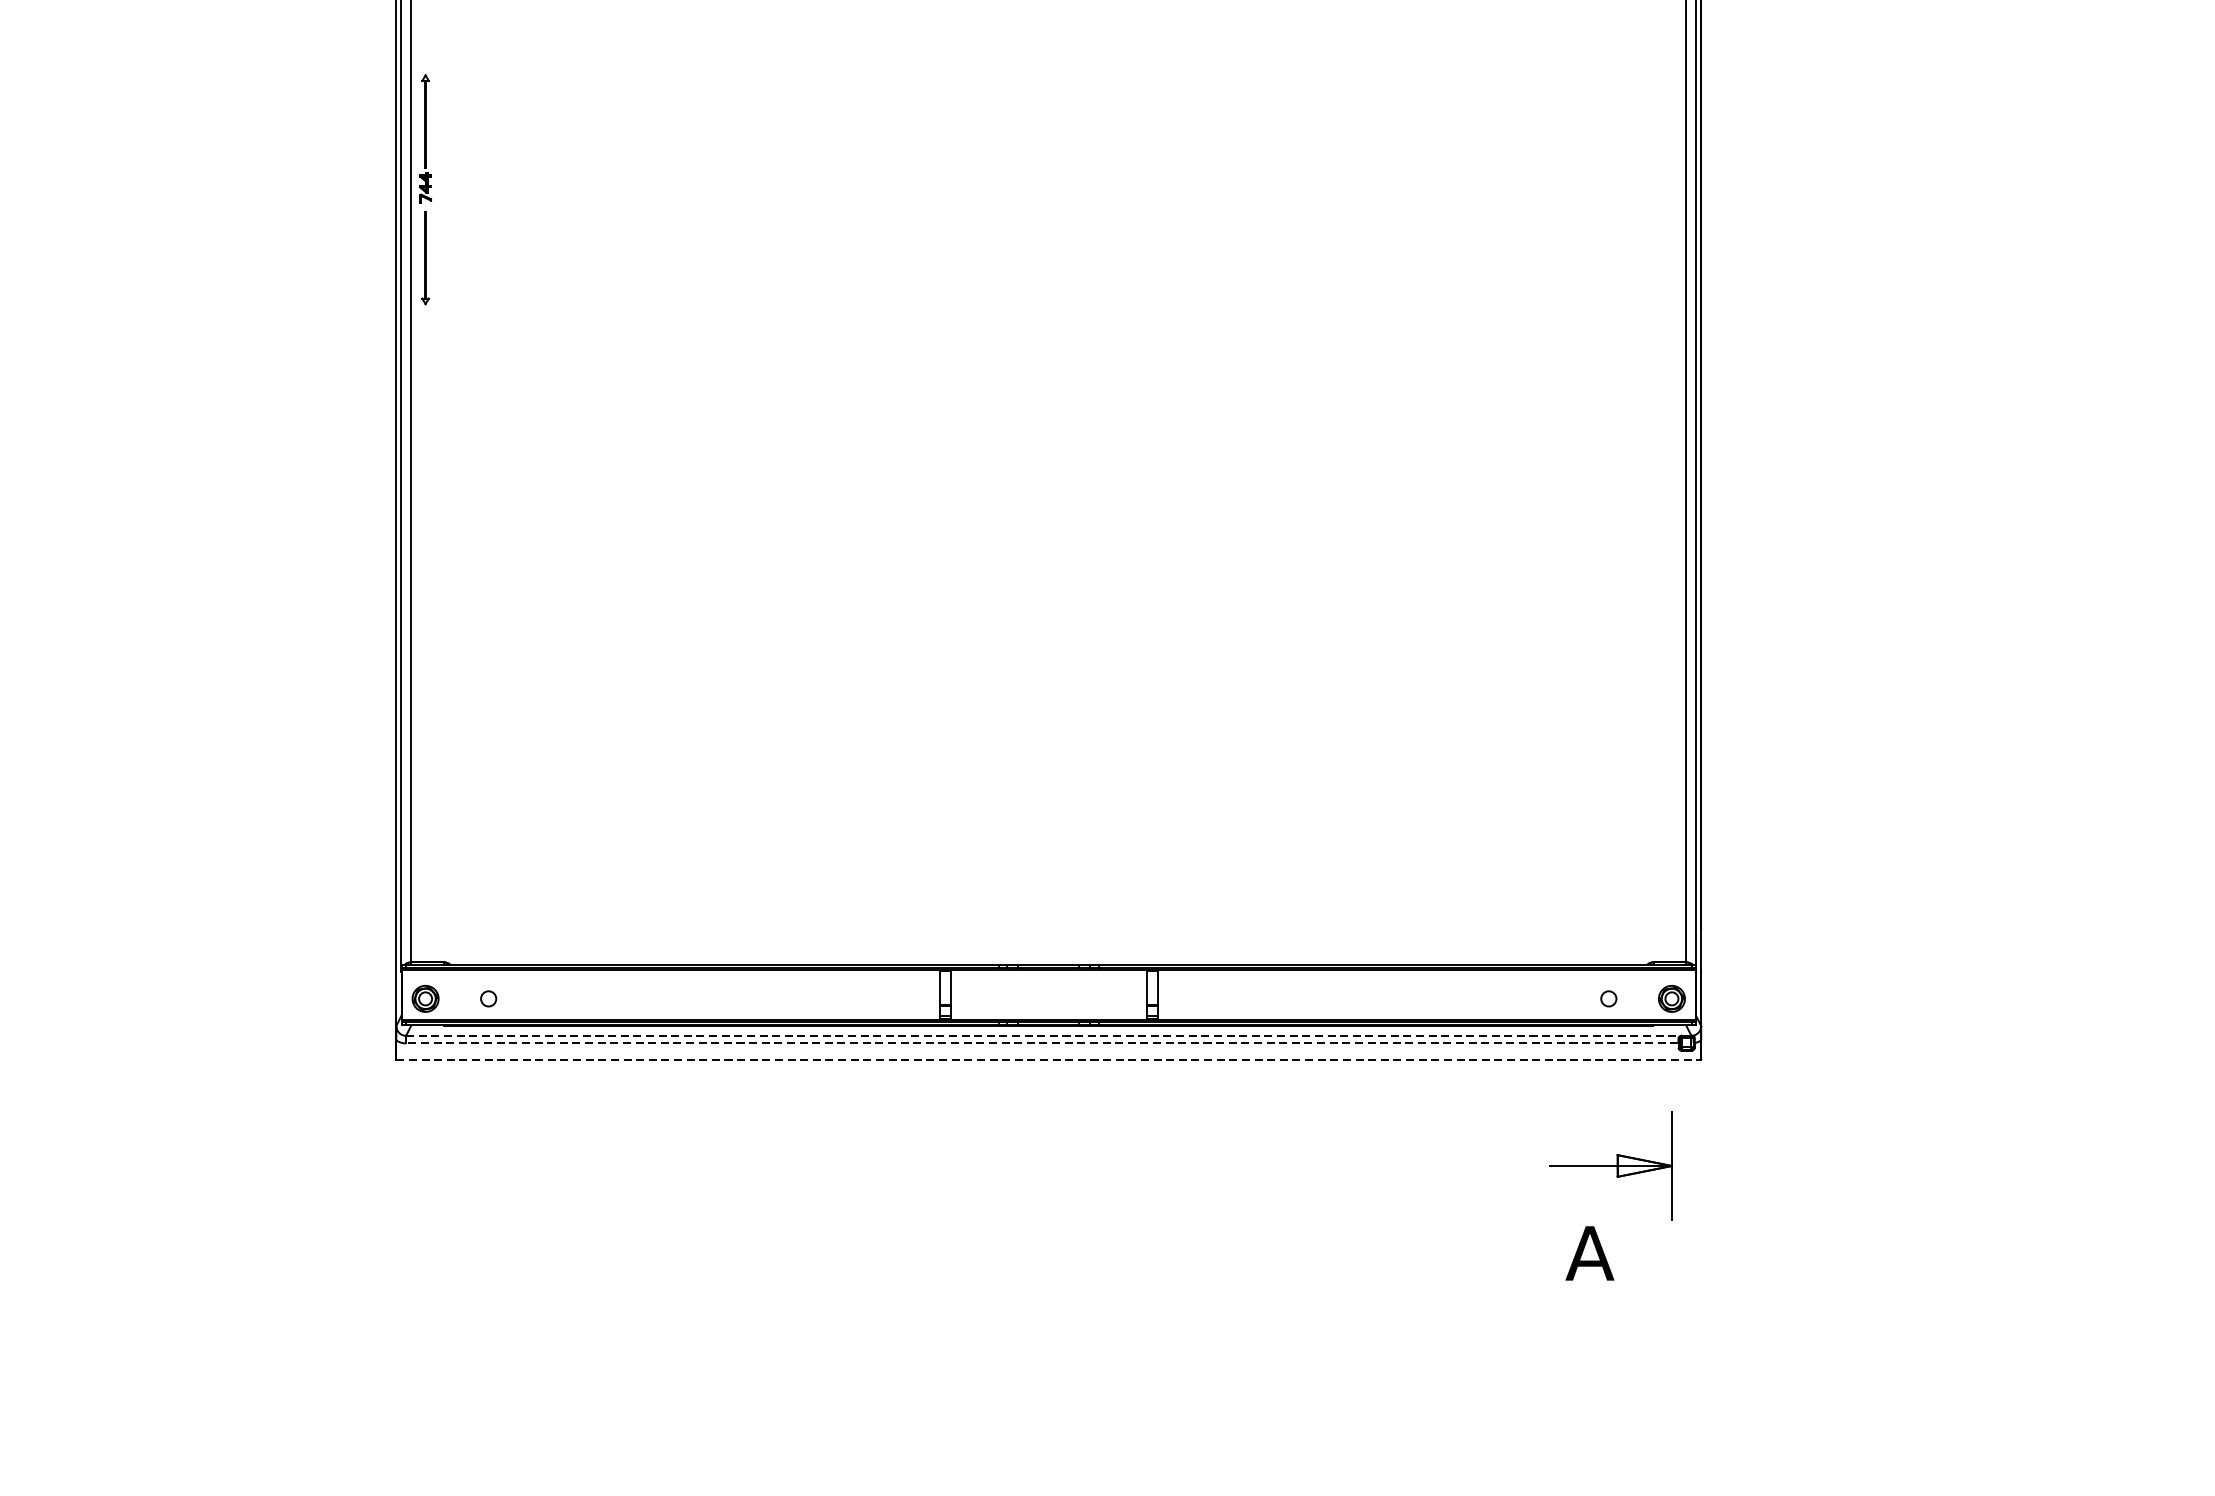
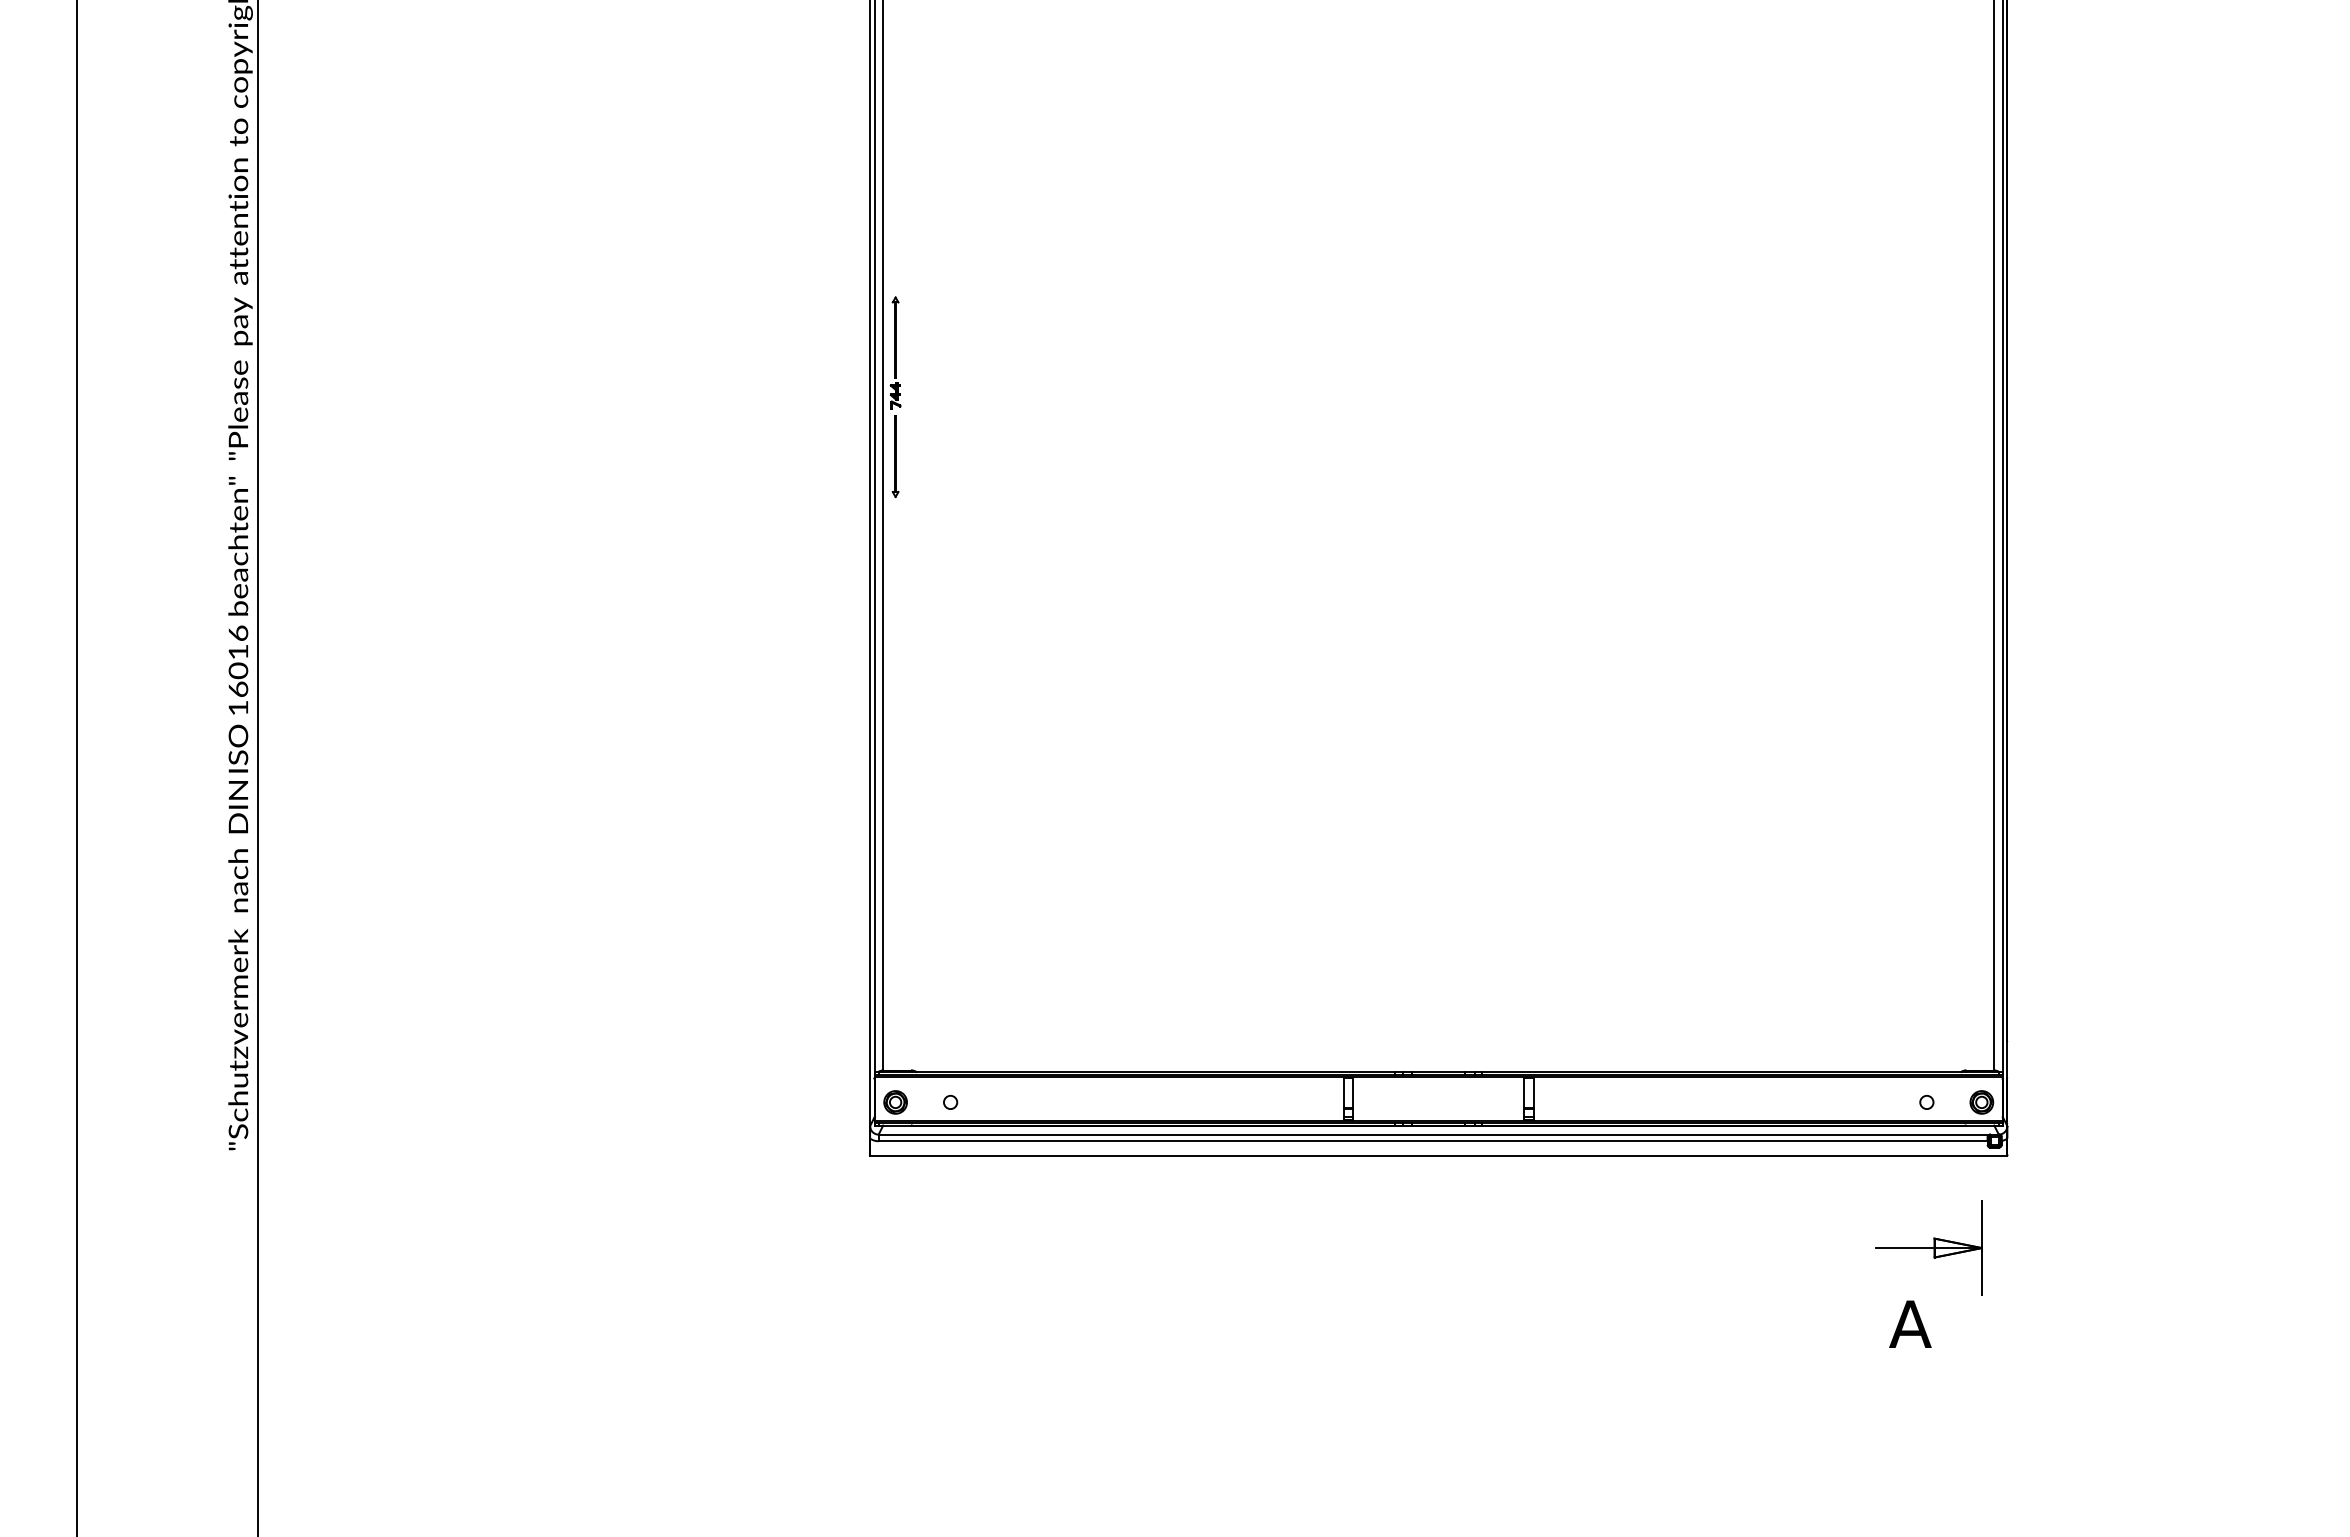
line: (1043, 1035) -> (1434, 1134), dashed -> solid
line: (1041, 1043) -> (1432, 1141), dashed -> solid
line: (1048, 1059) -> (1438, 1155), dashed -> solid

